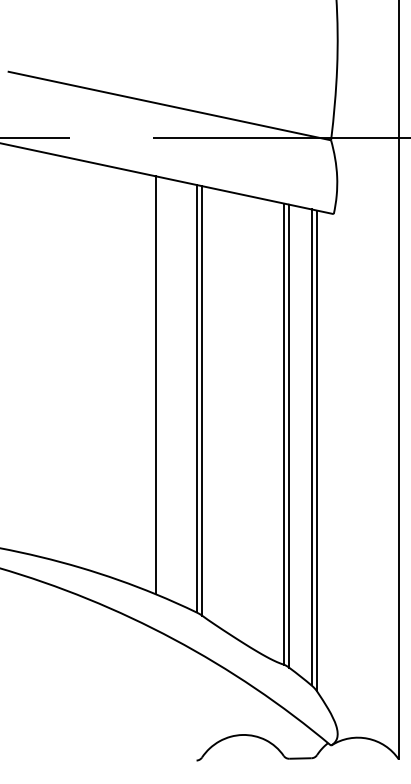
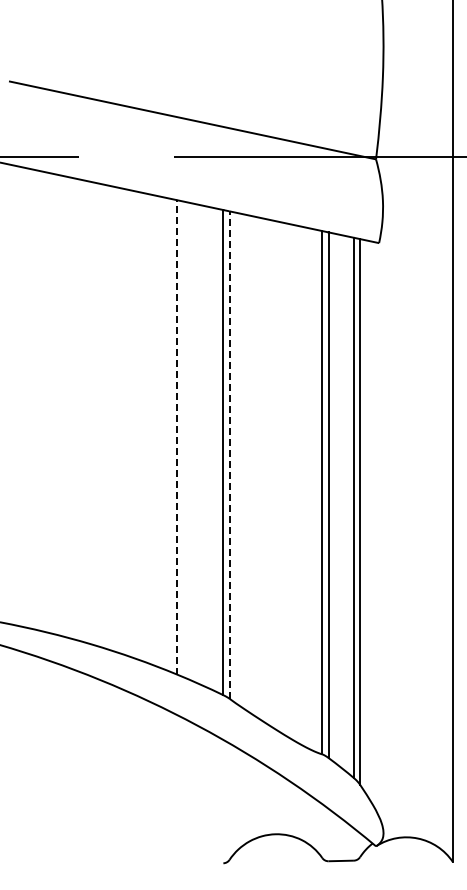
line: (156, 384) -> (177, 436), solid -> dashed
line: (201, 401) -> (229, 455), solid -> dashed

